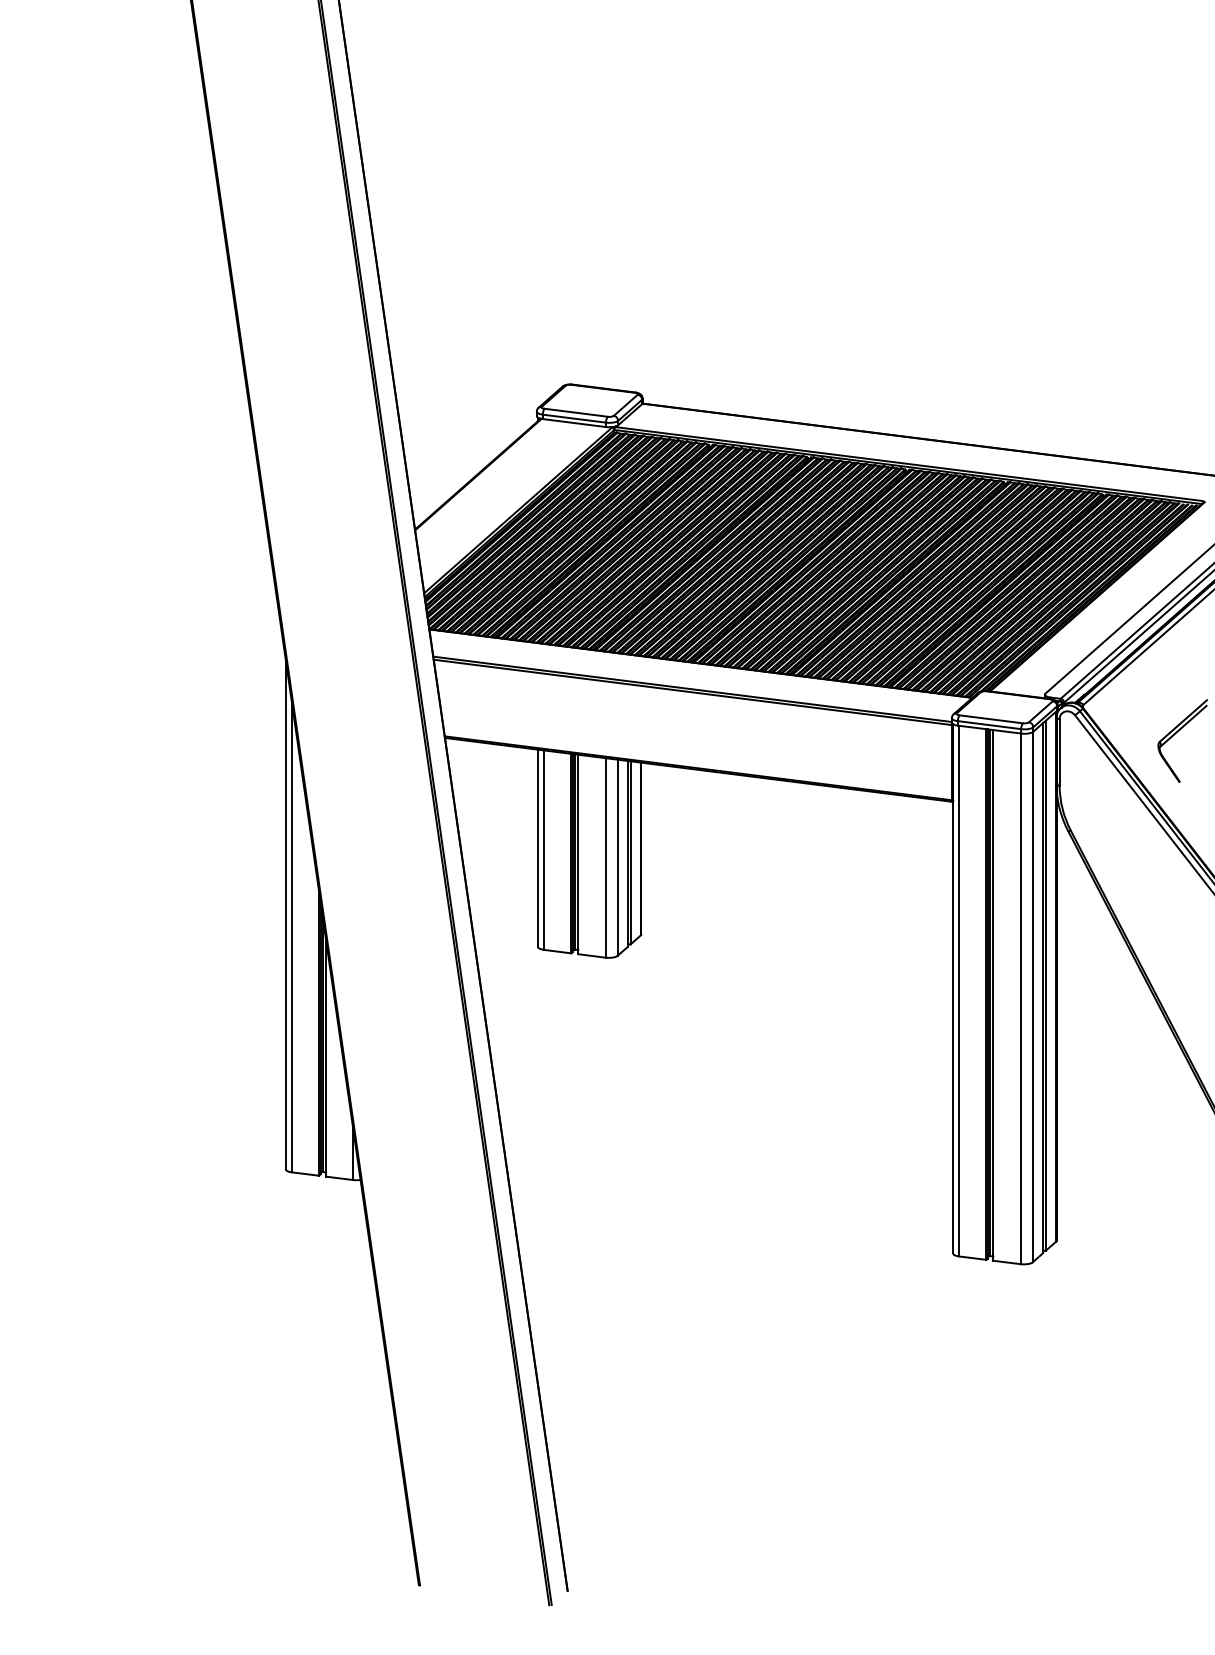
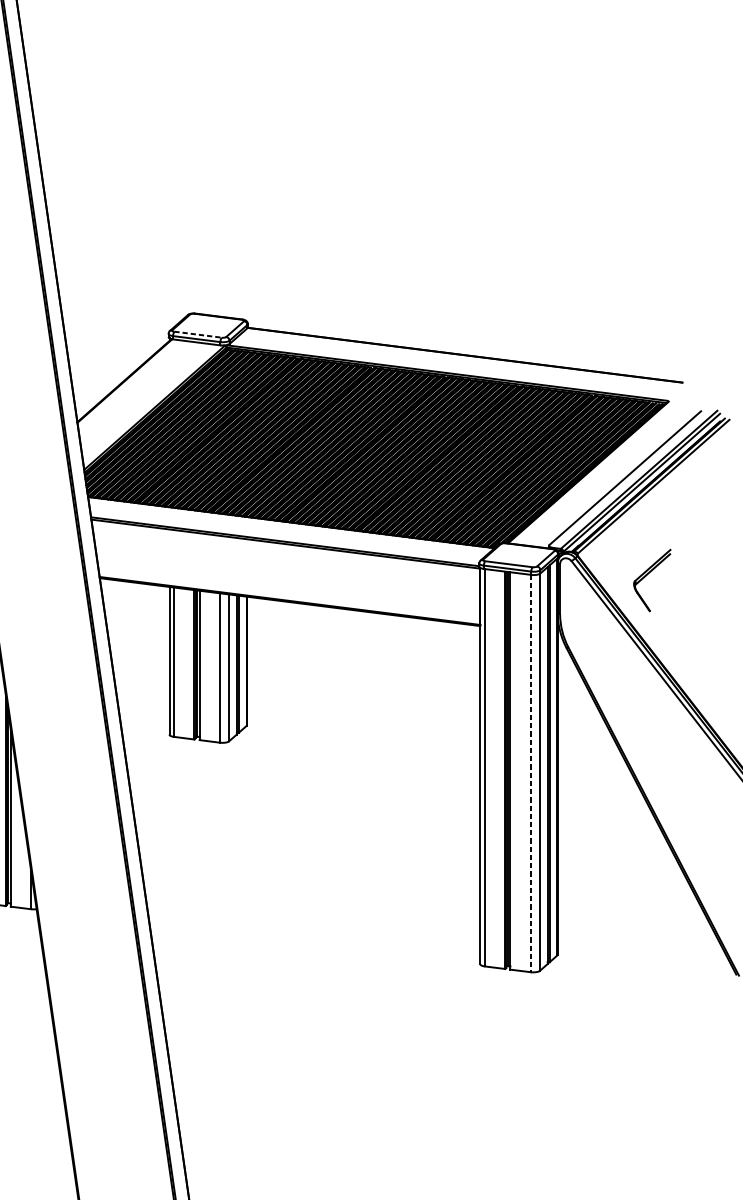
line: (576, 412) -> (198, 334), solid -> dashed
line: (1020, 999) -> (530, 774), solid -> dashed

